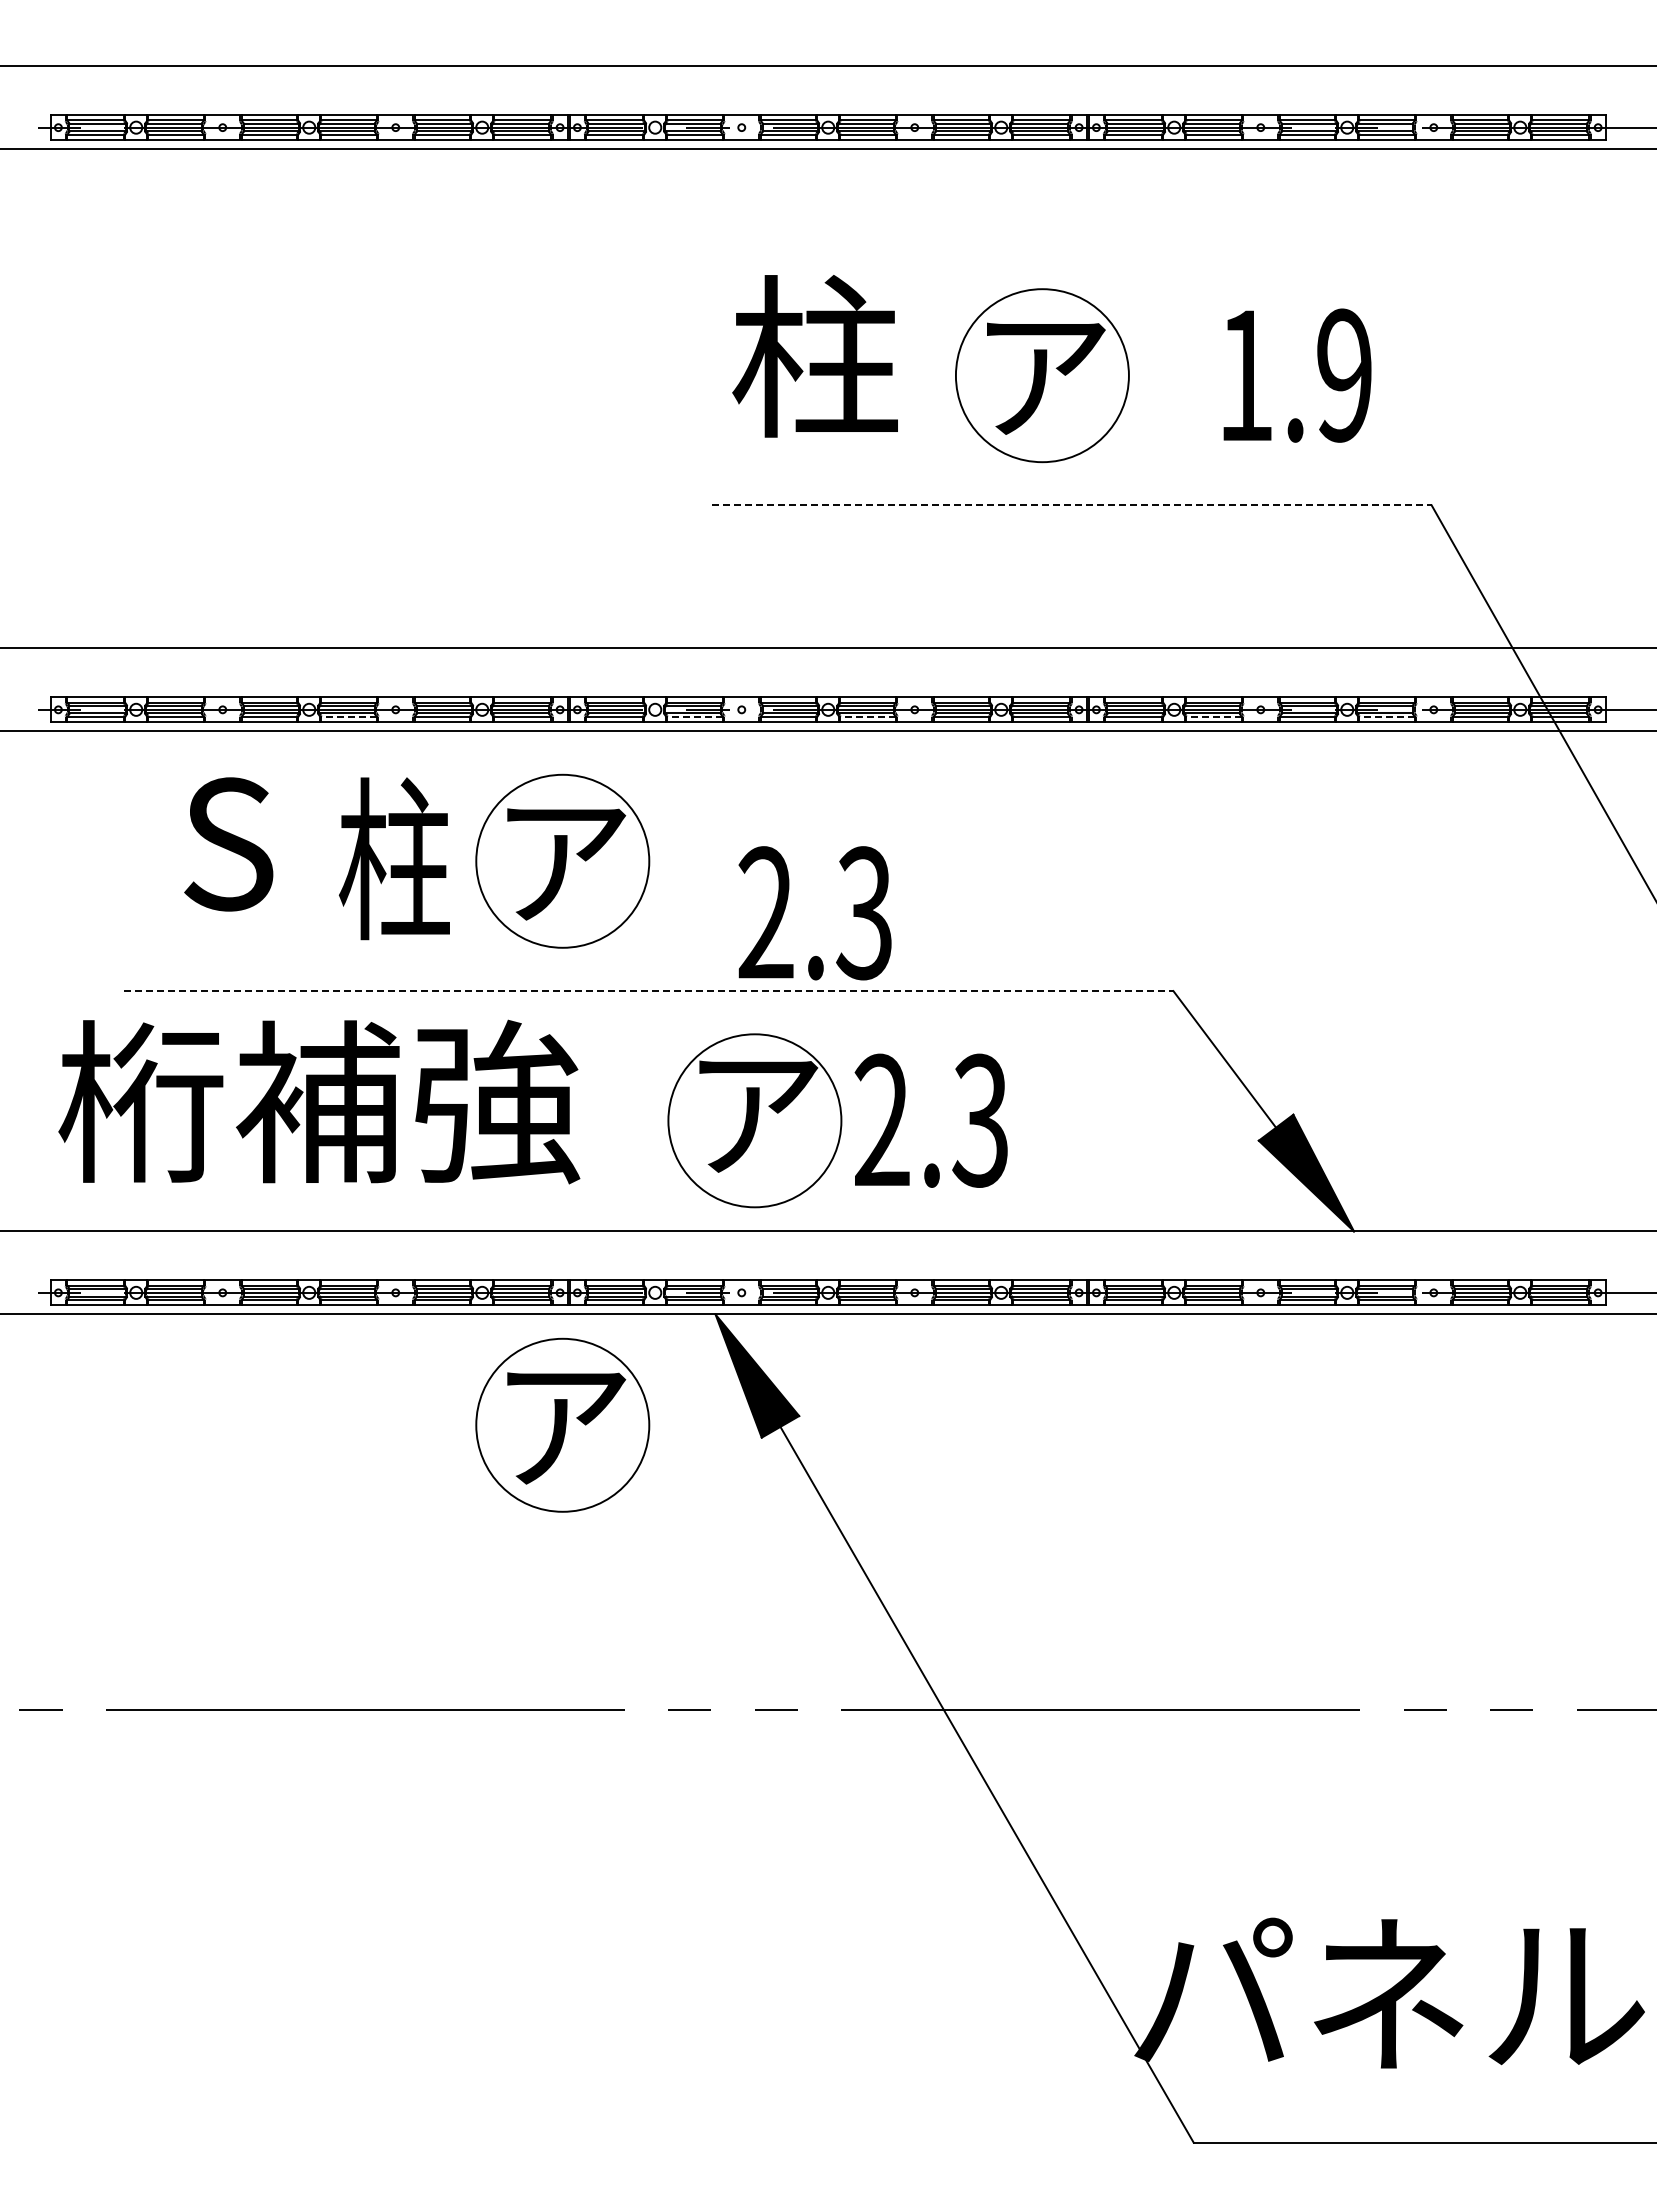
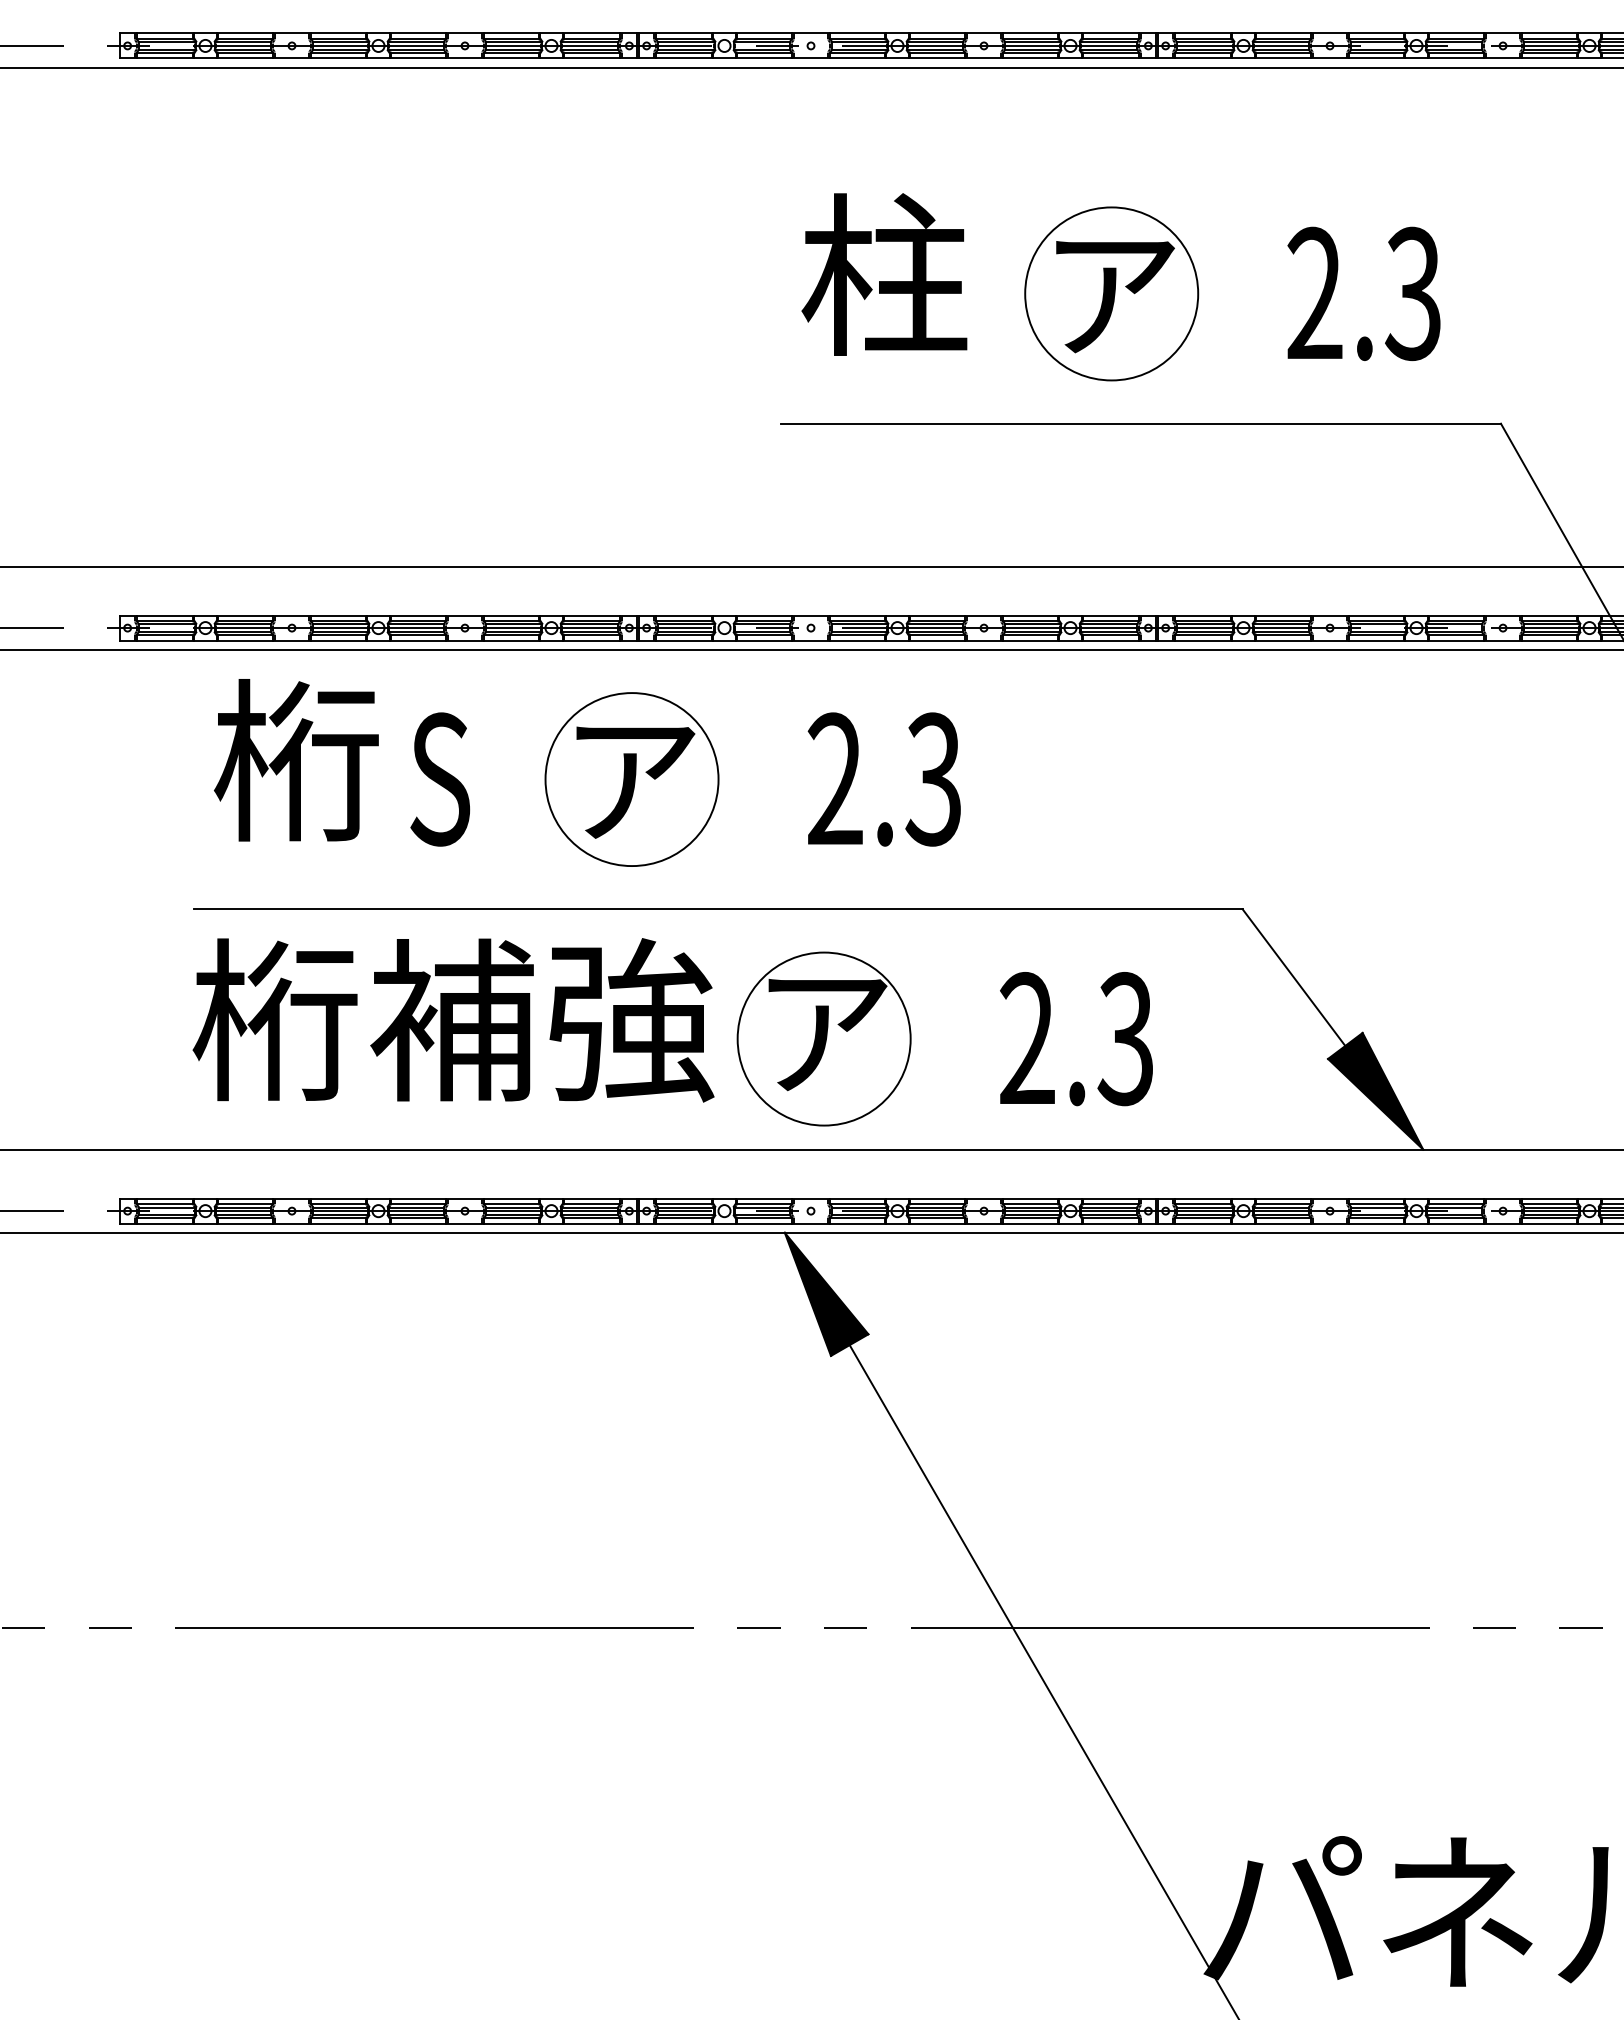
text: (1294, 375) -> (1363, 293), 1.9 -> 2.3
line: (1072, 505) -> (1141, 423), dashed -> solid
line: (348, 717) -> (417, 635), dashed -> solid
line: (694, 717) -> (763, 635), dashed -> solid
line: (867, 717) -> (936, 635), dashed -> solid
line: (1213, 717) -> (1282, 635), dashed -> solid
line: (1386, 717) -> (1455, 635), dashed -> solid
text: (226, 841) -> (295, 759), S -> 桁
text: (393, 858) -> (462, 776), 柱 -> S
text: (814, 913) -> (883, 779), moved
line: (648, 991) -> (717, 909), dashed -> solid
text: (319, 1101) -> (453, 1019), moved
text: (930, 1120) -> (1075, 1038), moved
part: (562, 1424) -> (631, 1342), removed

